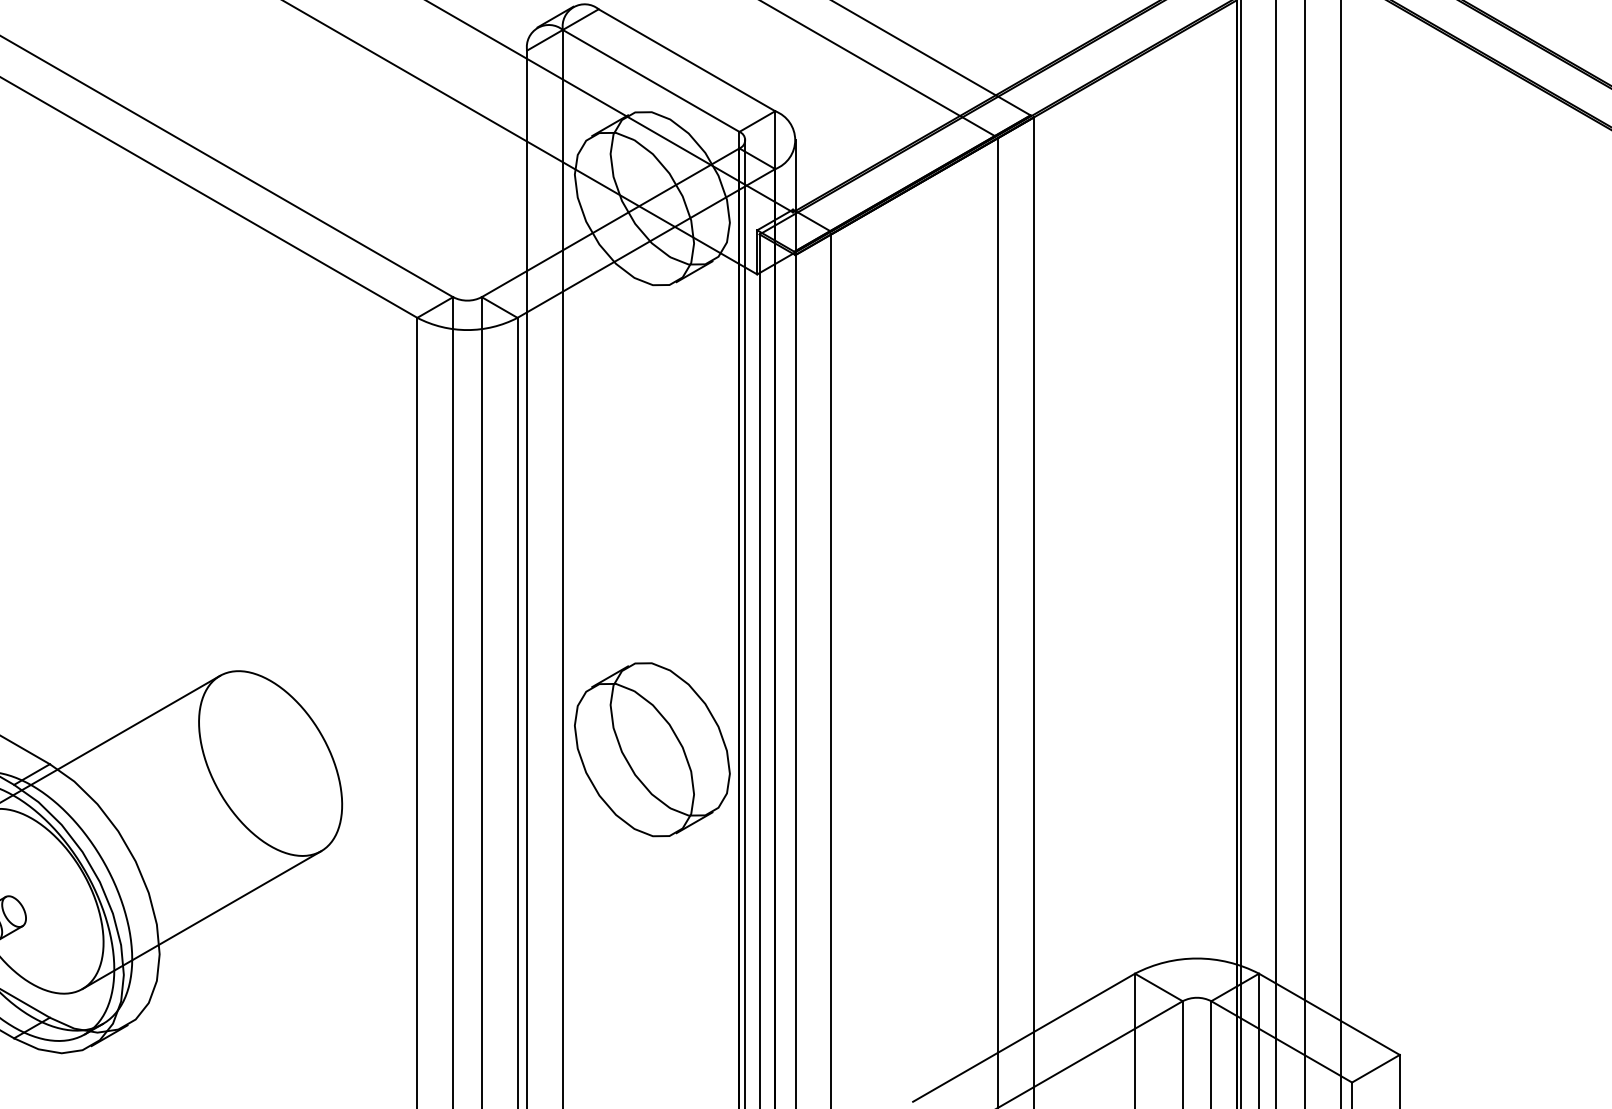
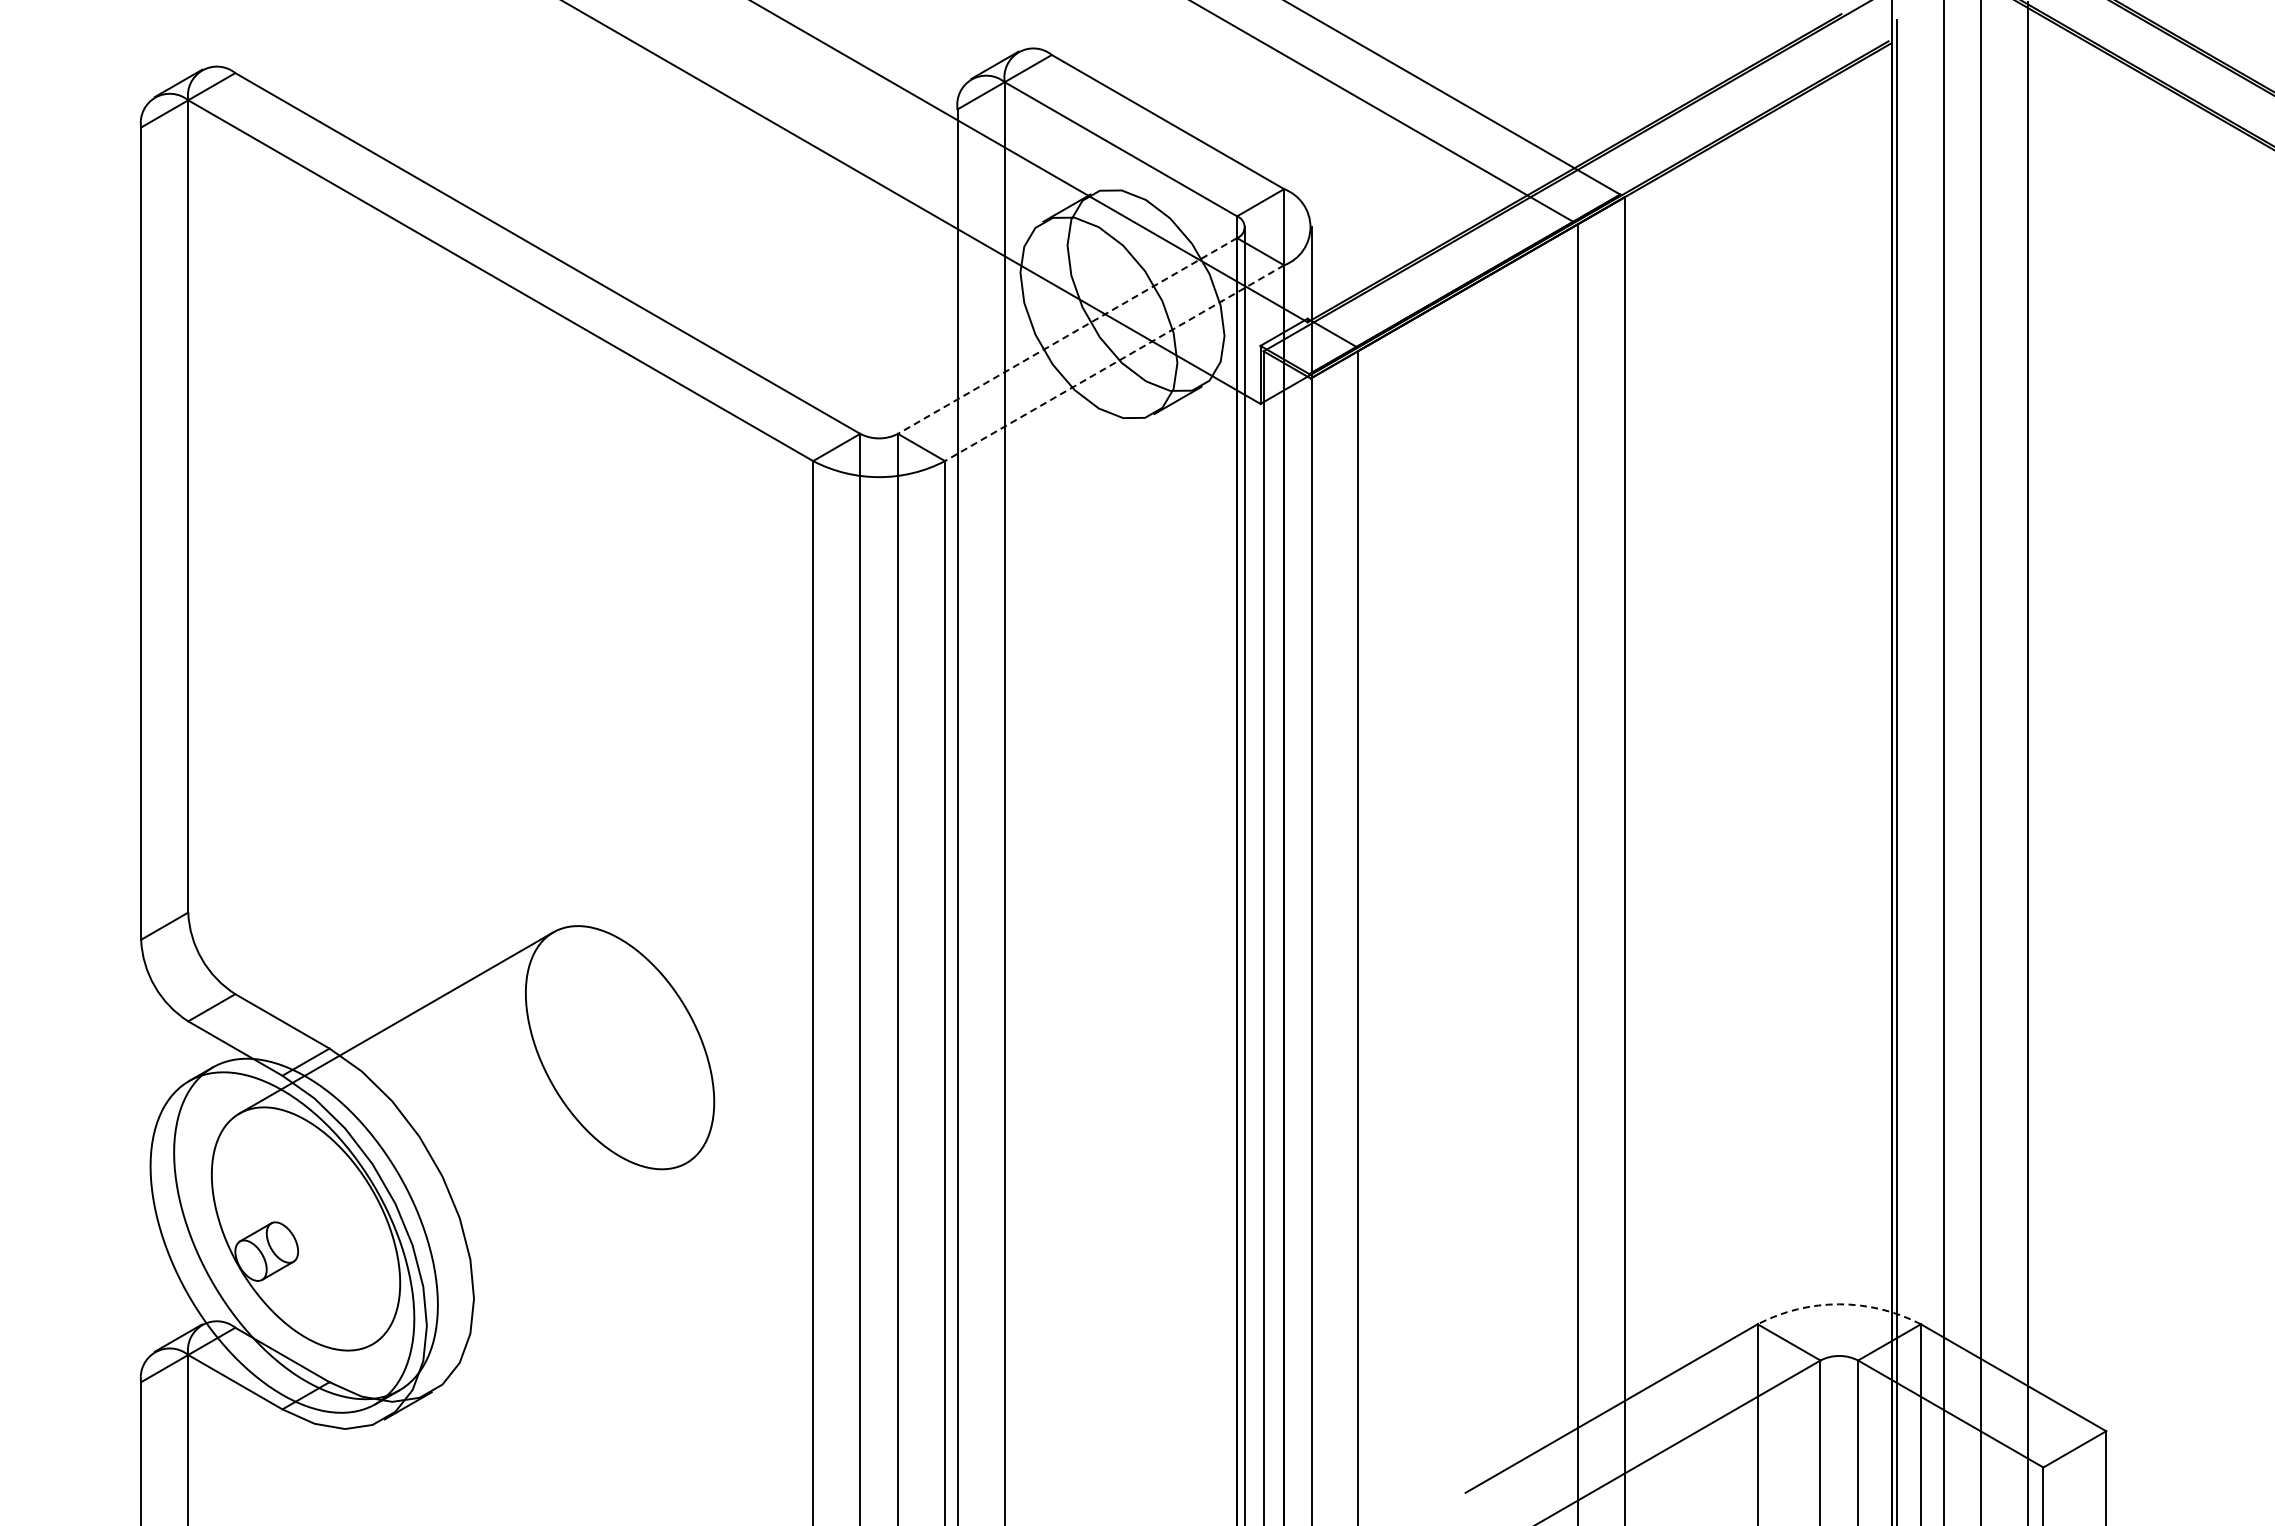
line: (610, 222) -> (1067, 335), solid -> dashed
line: (646, 243) -> (1114, 363), solid -> dashed
part: (652, 749) -> (1122, 1029), removed
line: (201, 919) -> (529, 1253), removed
arc: (1197, 958) -> (1839, 1304), solid -> dashed

